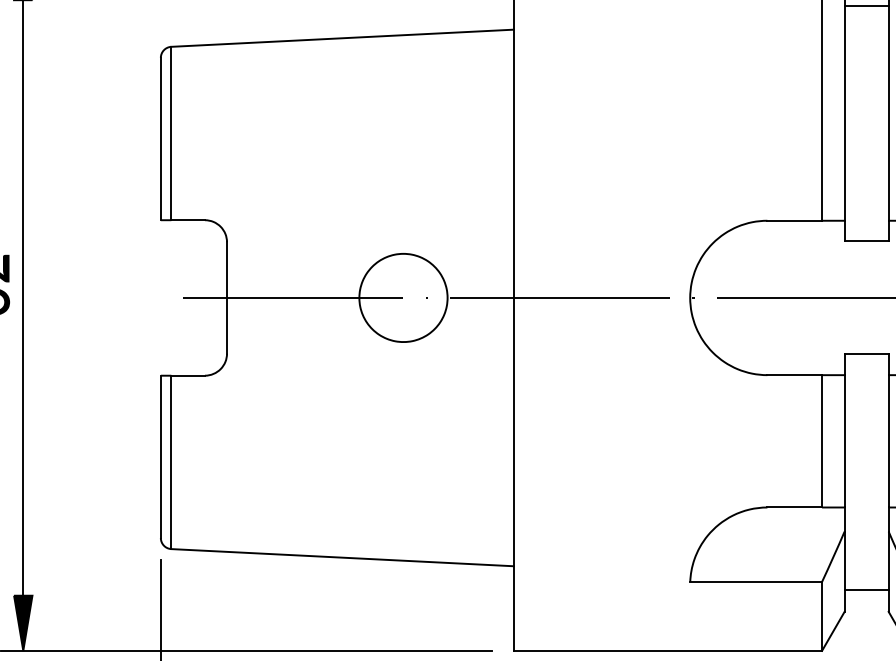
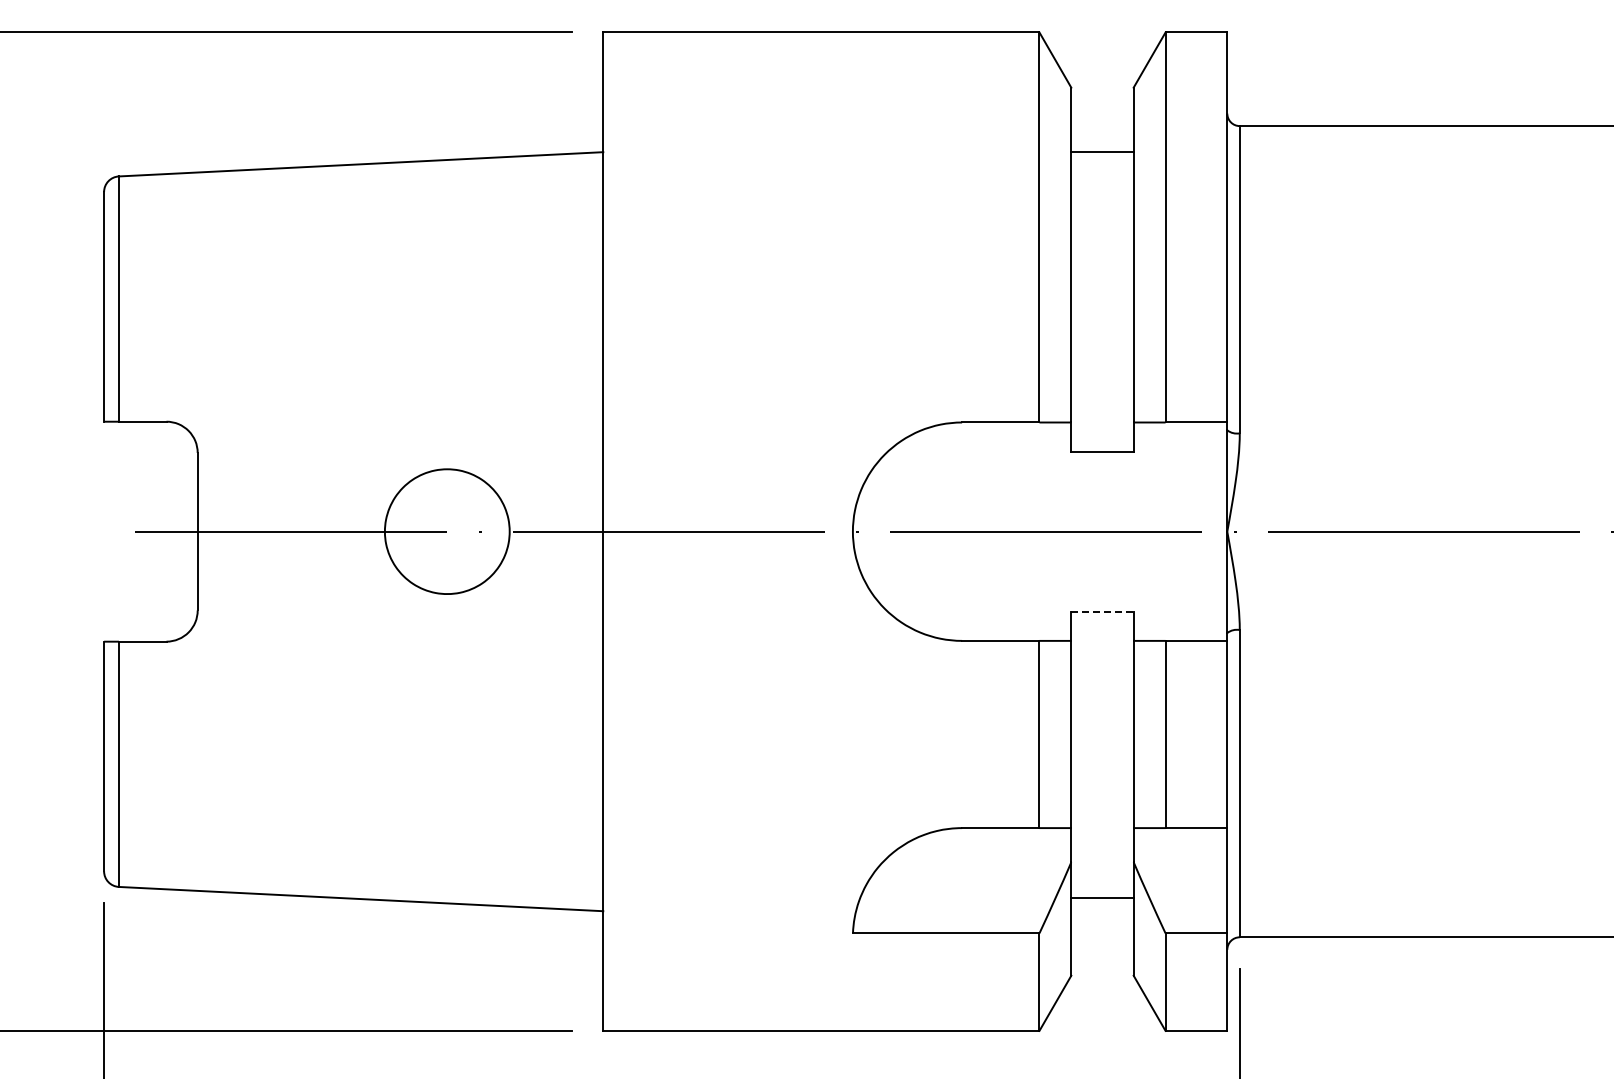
line: (866, 5) -> (1102, 152), moved
line: (867, 354) -> (1103, 611), solid -> dashed
line: (866, 590) -> (1102, 898), moved

